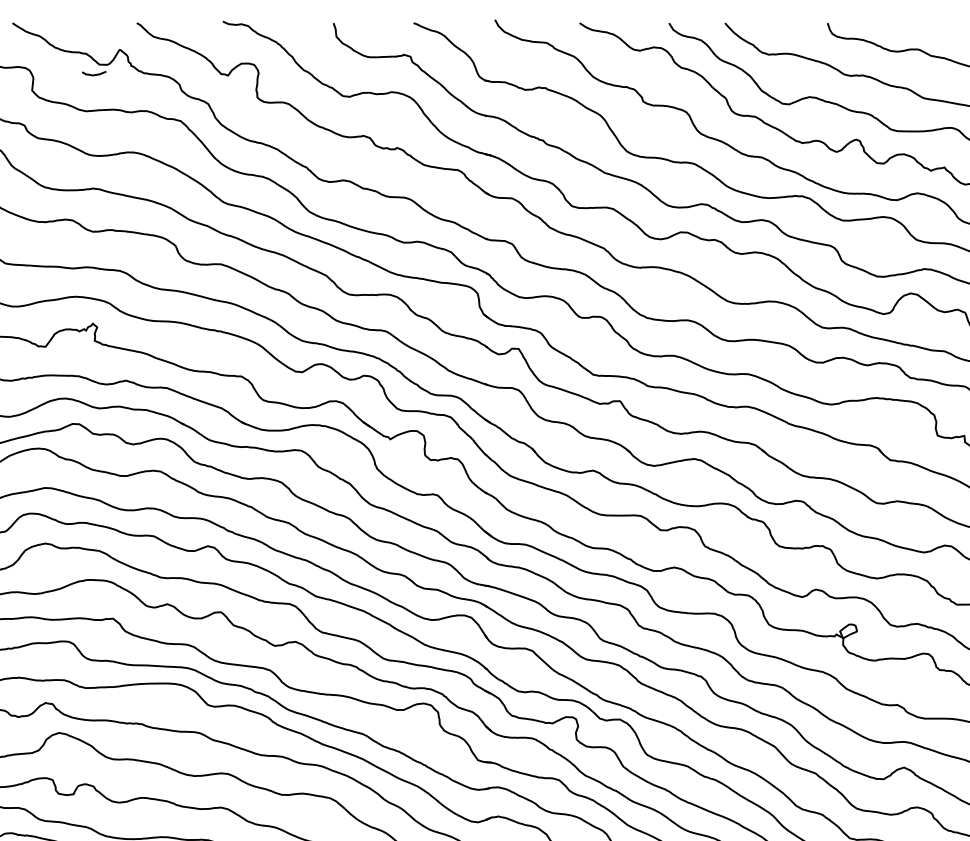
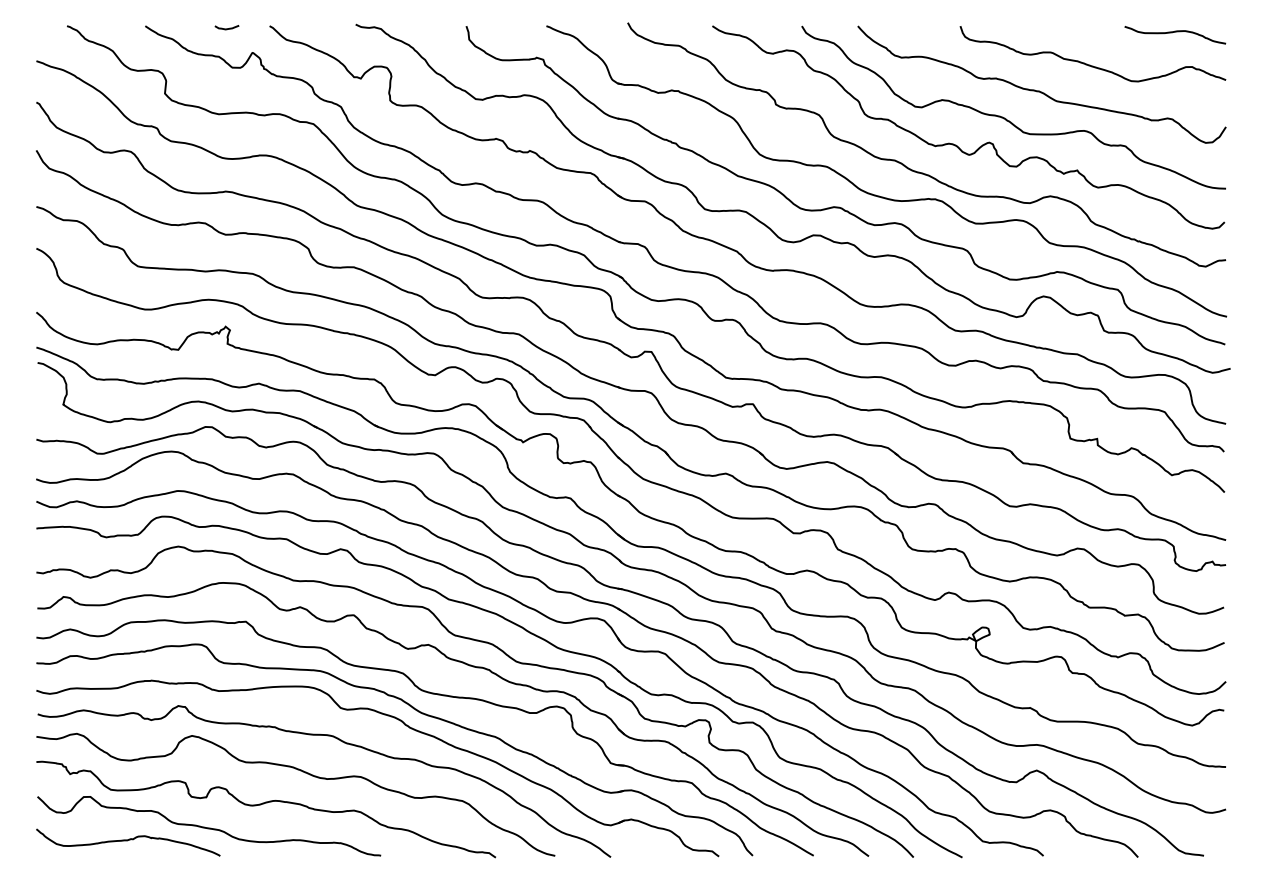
curve: (93, 74) -> (226, 28), moved

